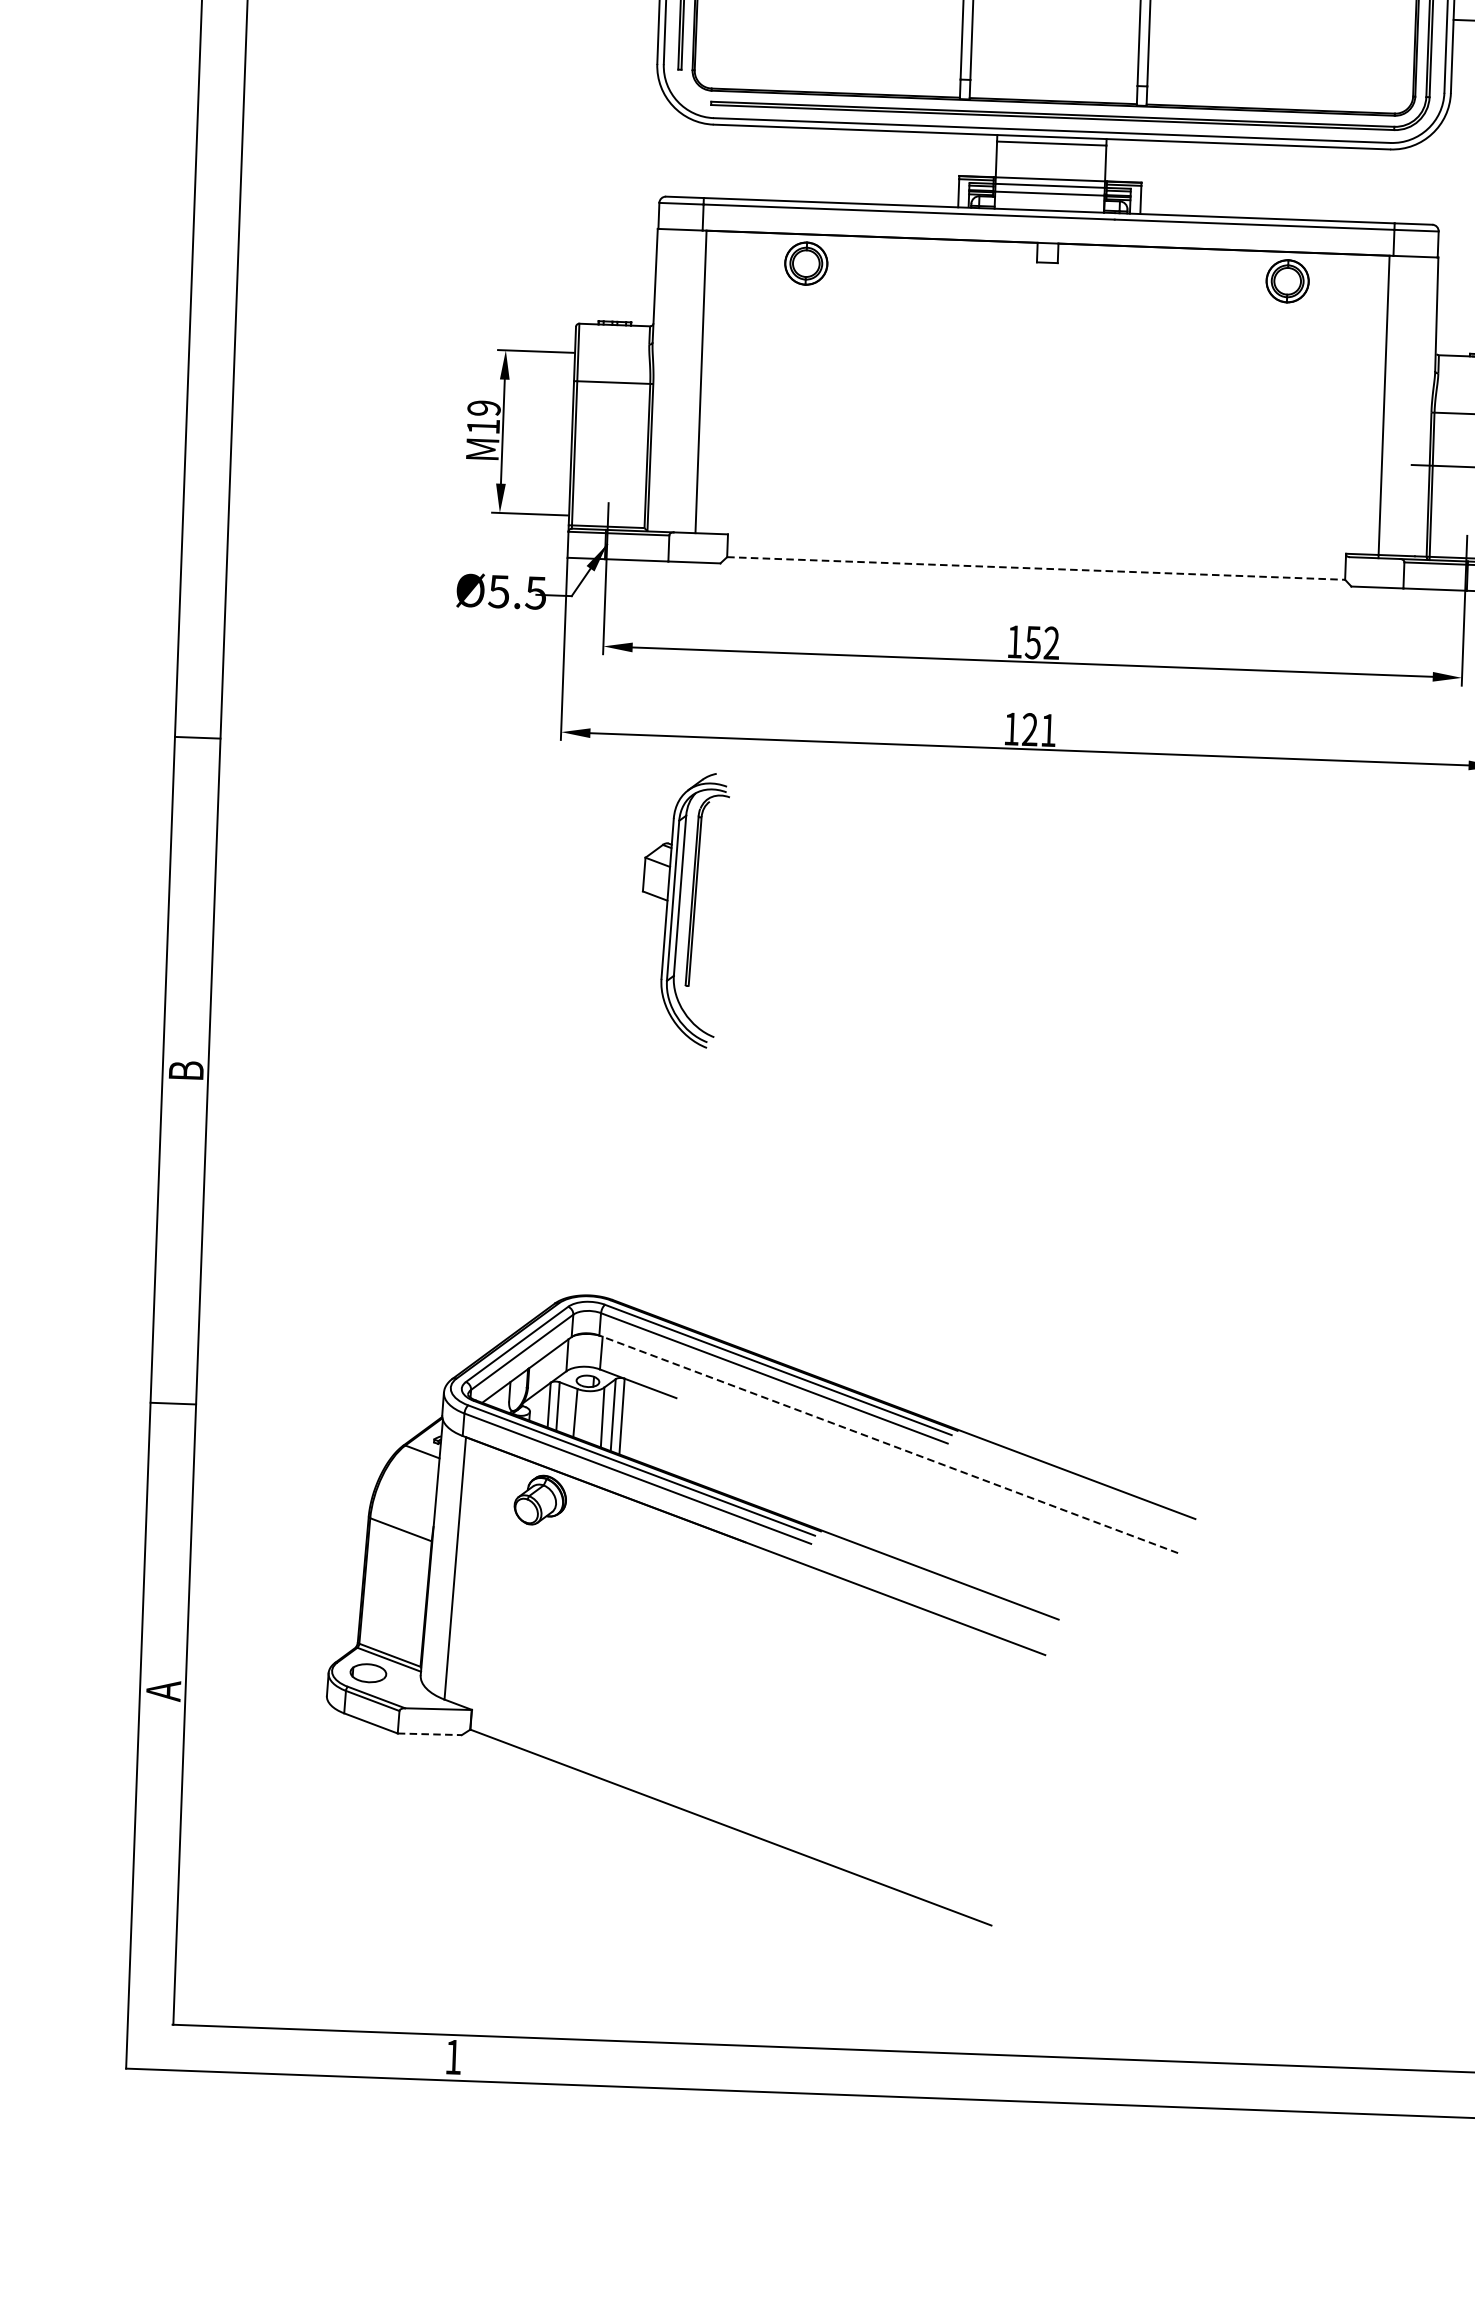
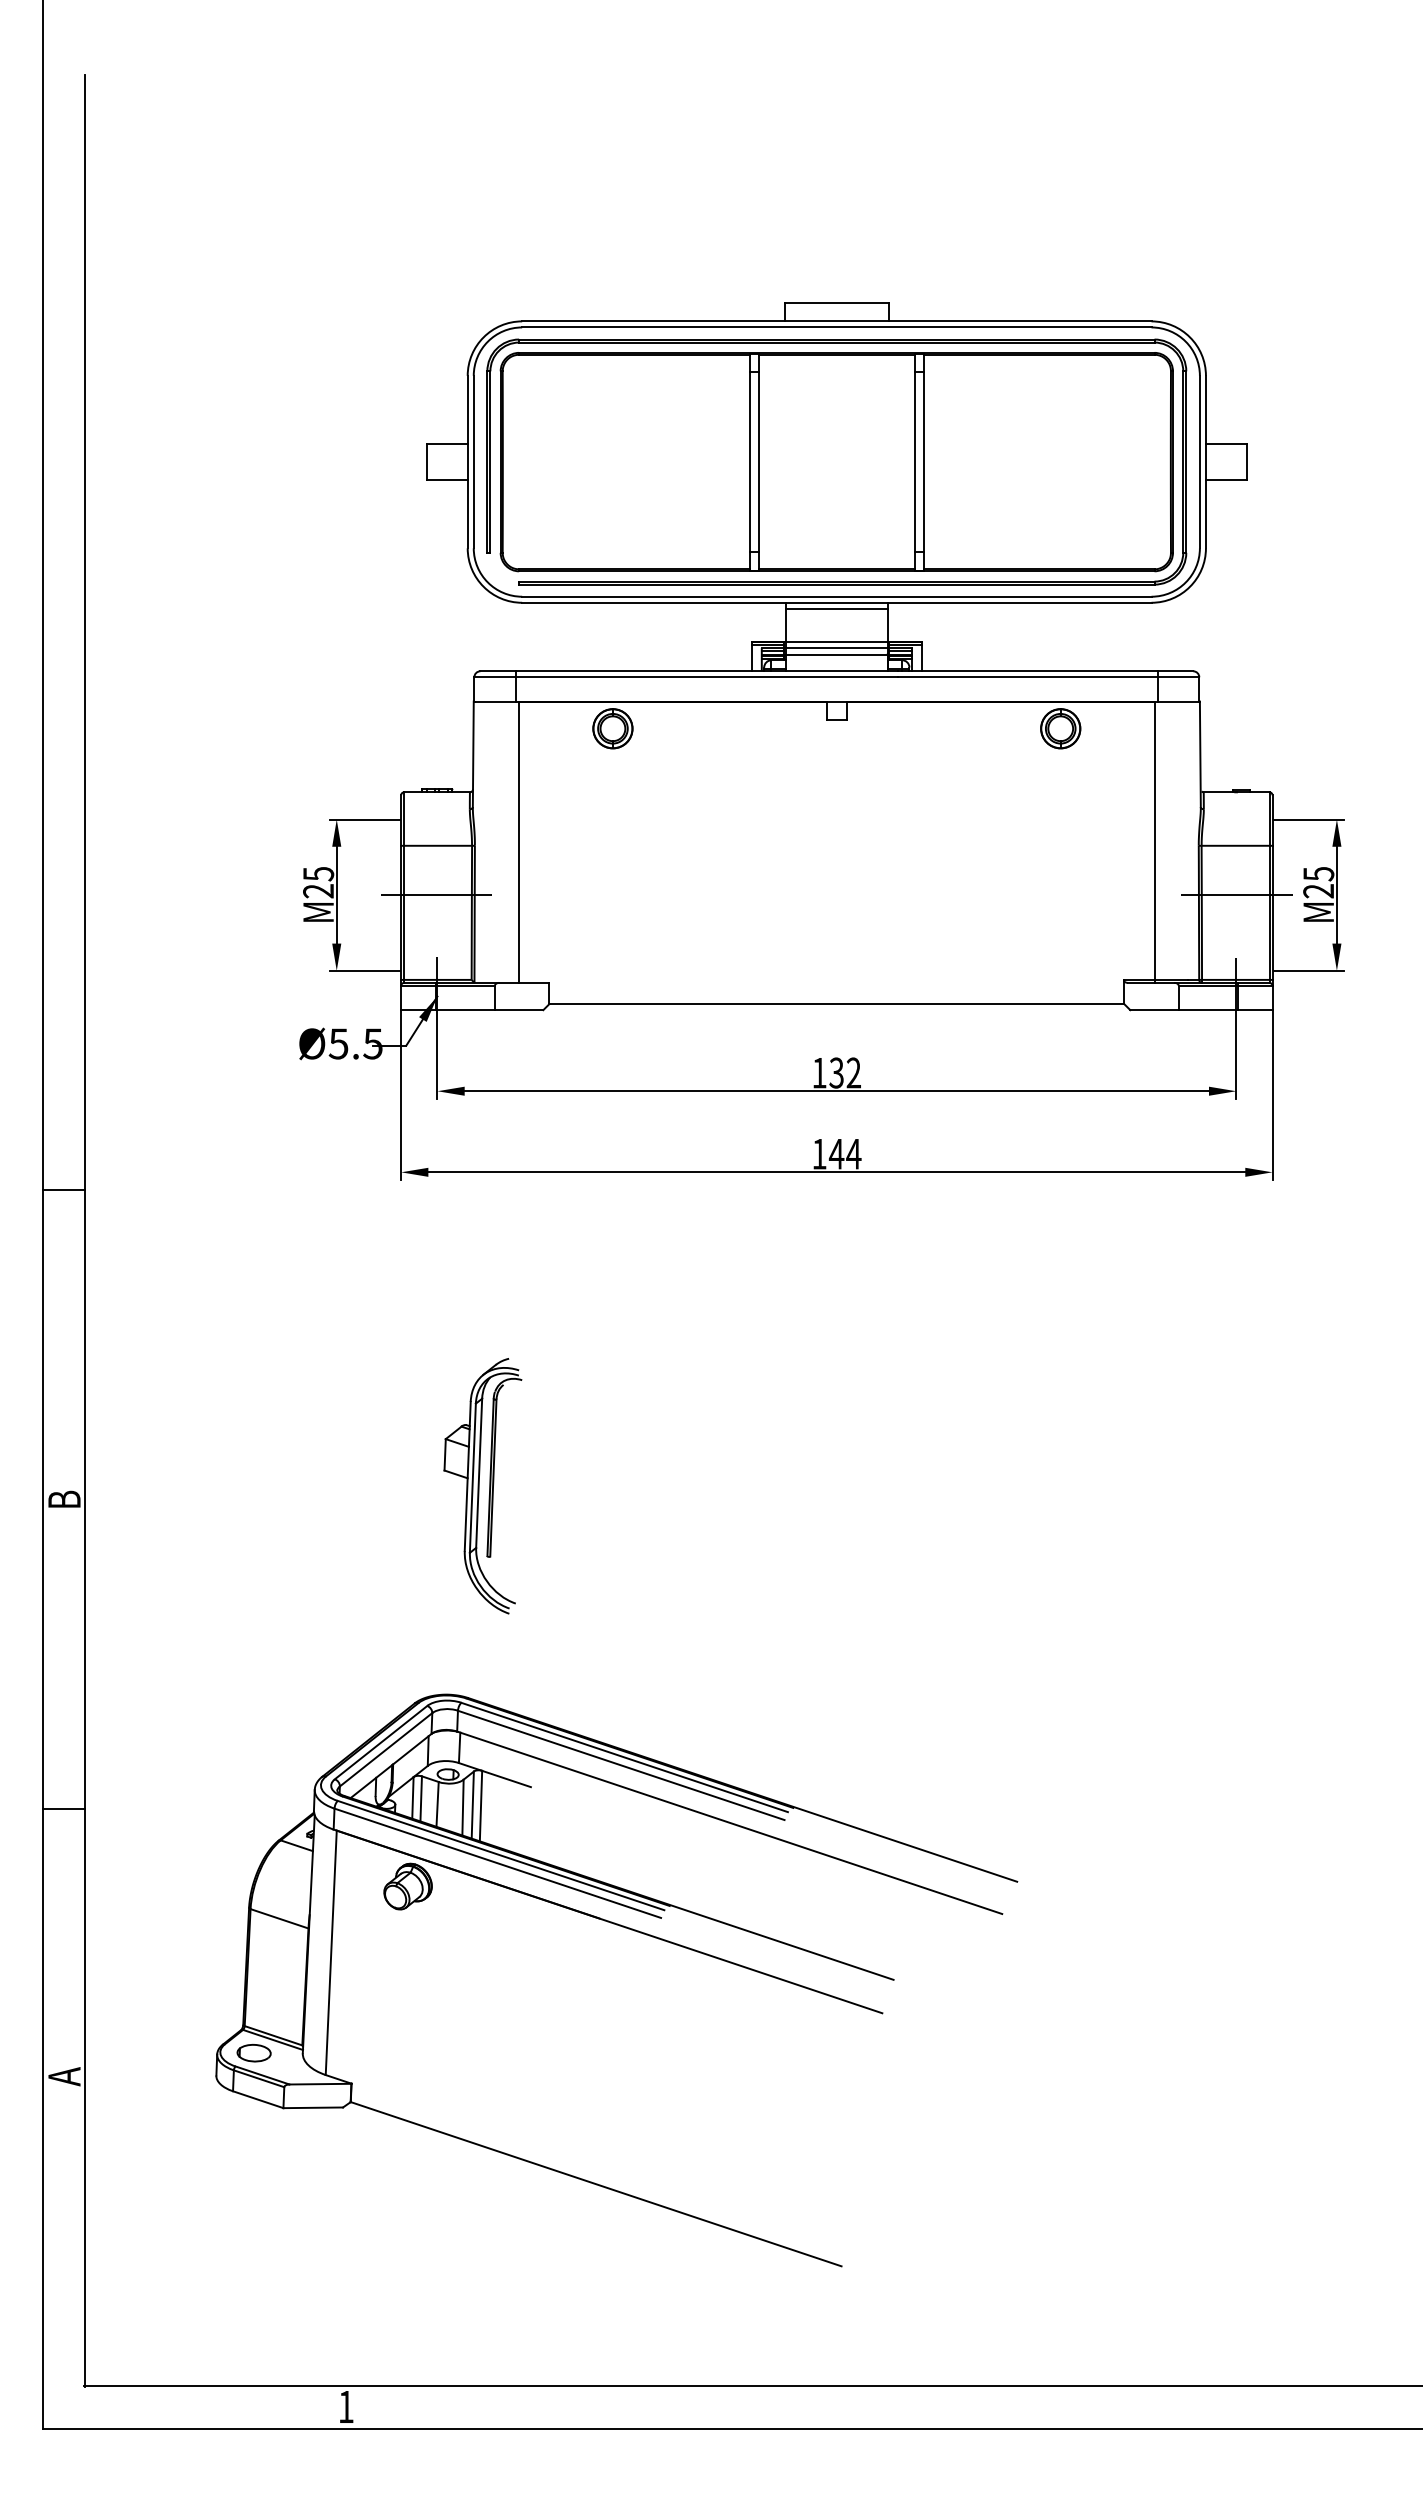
text: (483, 417) -> (318, 882), M19 -> M25
line: (610, 435) -> (436, 895), added
line: (1036, 568) -> (837, 1004), dashed -> solid
text: (1033, 641) -> (836, 1072), 152 -> 132
text: (1038, 729) -> (844, 1153), 121 -> 144
part: (683, 910) -> (482, 1486), moved
line: (888, 1444) -> (729, 1822), dashed -> solid
line: (430, 1733) -> (313, 2107), dashed -> solid

